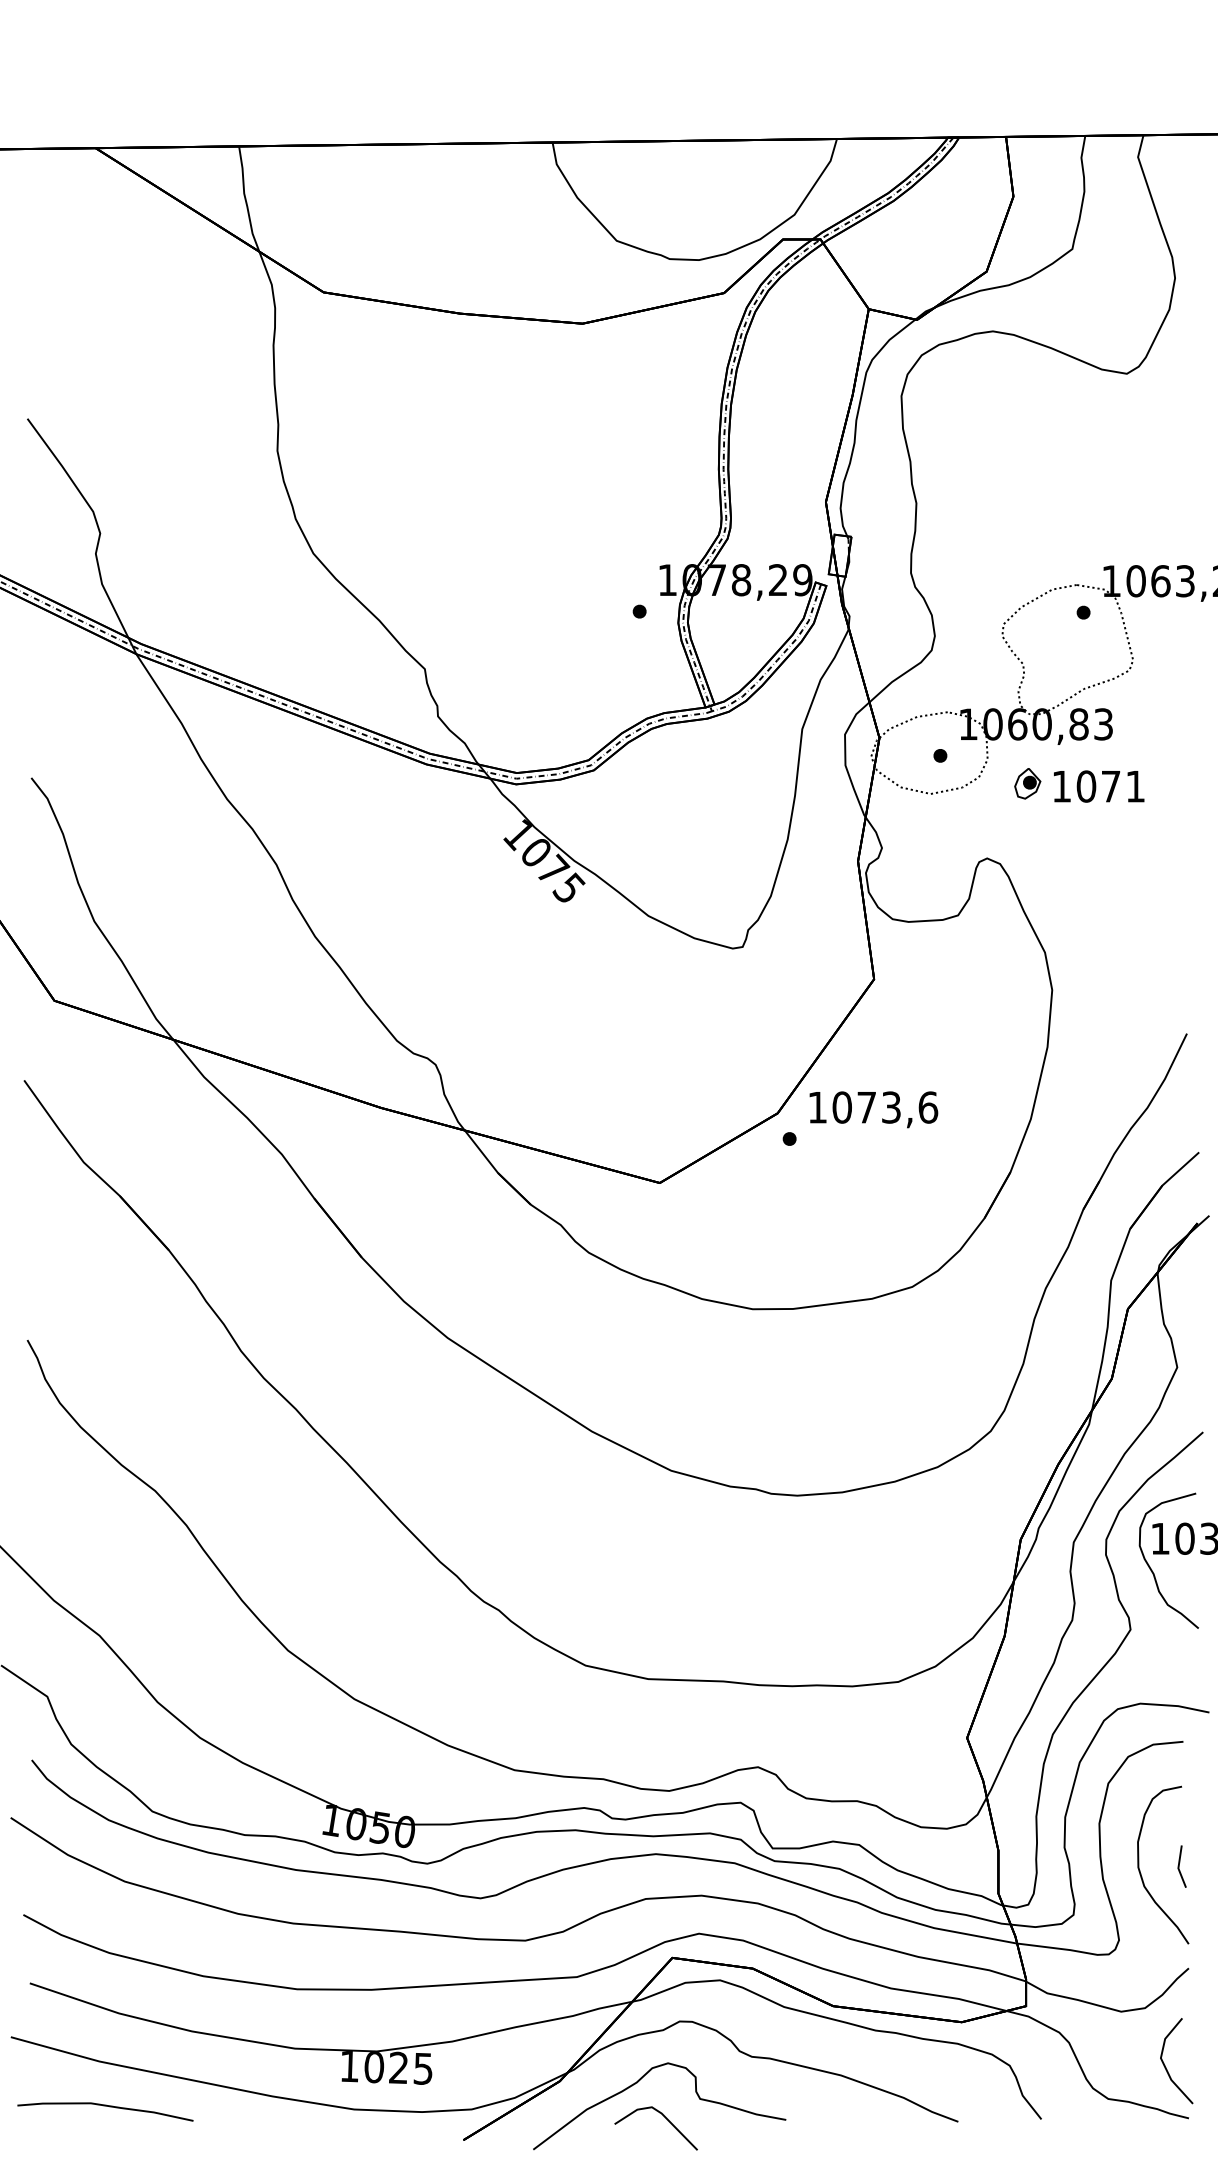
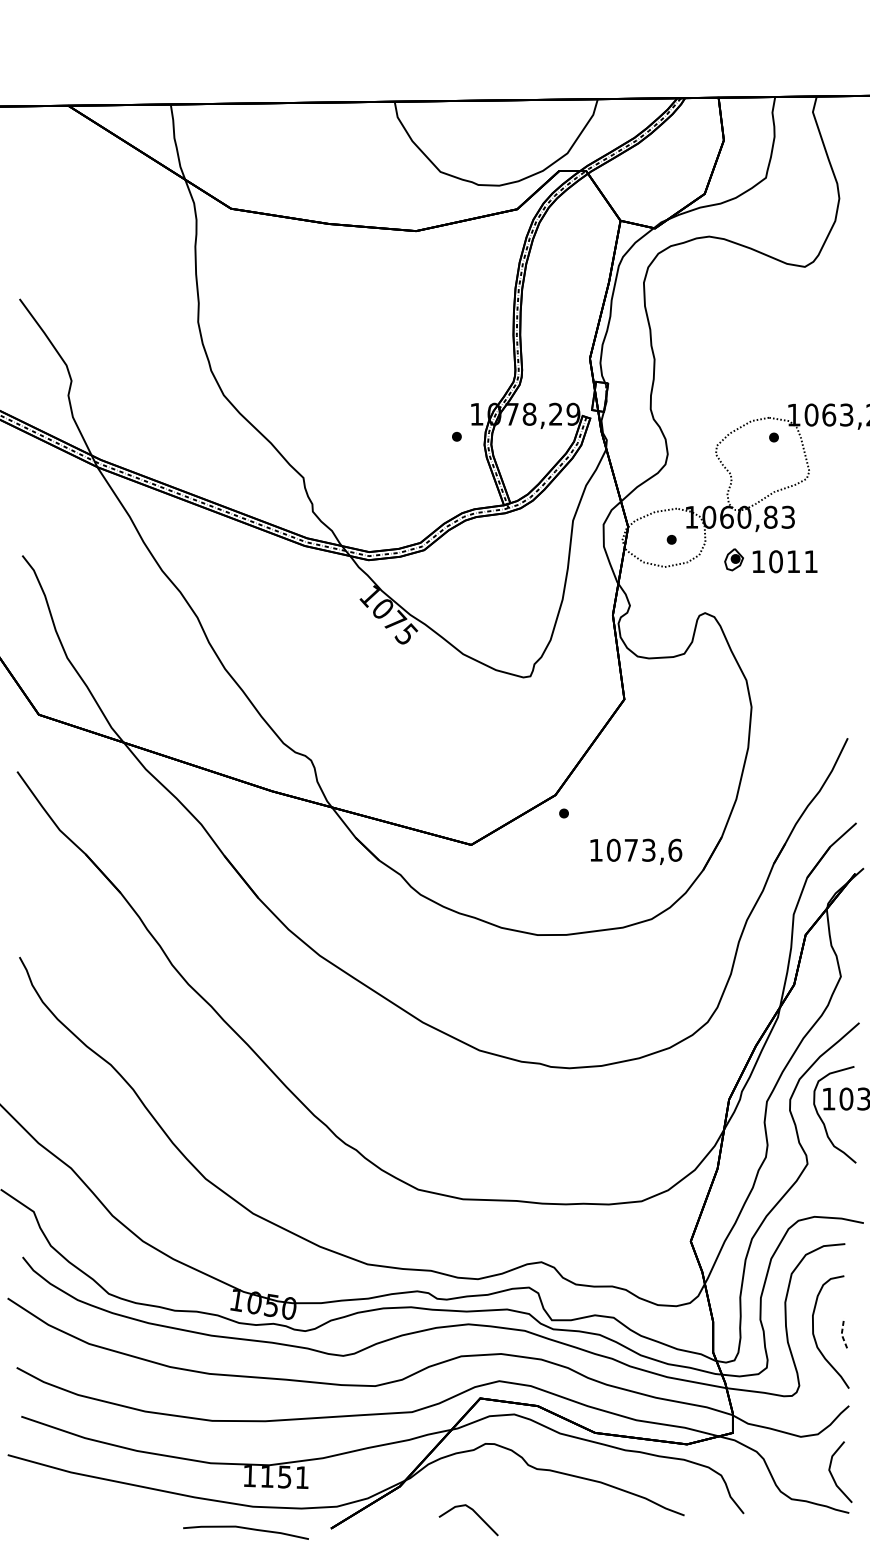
text: (1111, 786) -> (793, 561), 1071 -> 1011
text: (873, 1109) -> (636, 851), moved
line: (1178, 1867) -> (841, 1333), solid -> dashed
text: (398, 2067) -> (284, 1476), 1025 -> 1151
curve: (637, 2083) -> (455, 1488), removed
curve: (105, 2106) -> (246, 1528), moved

